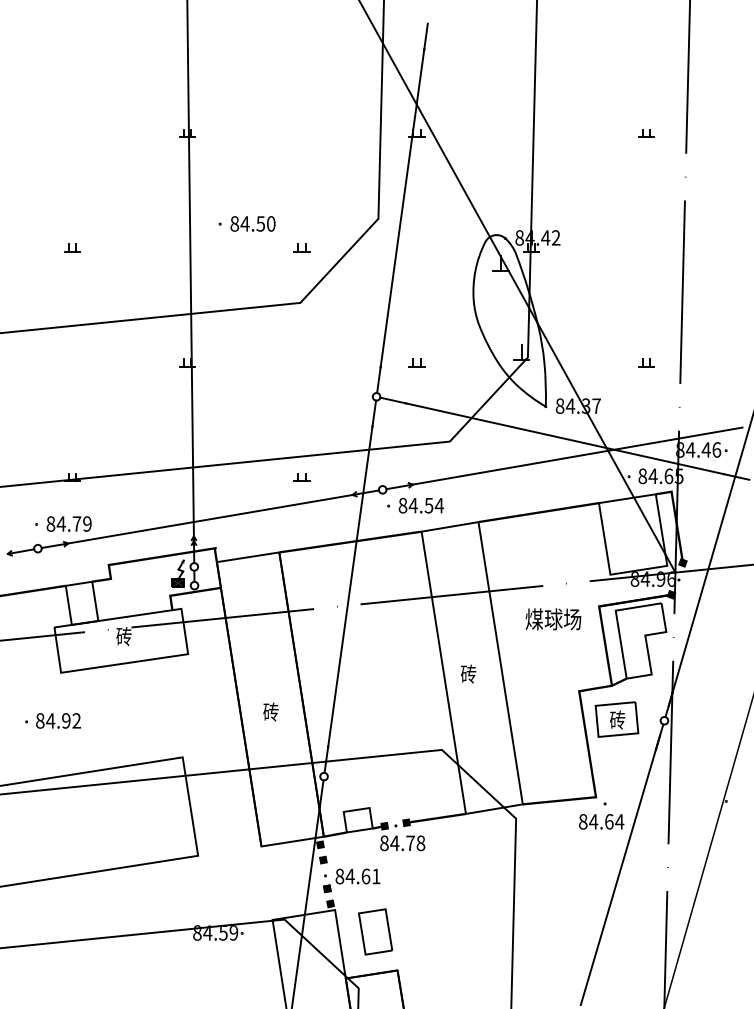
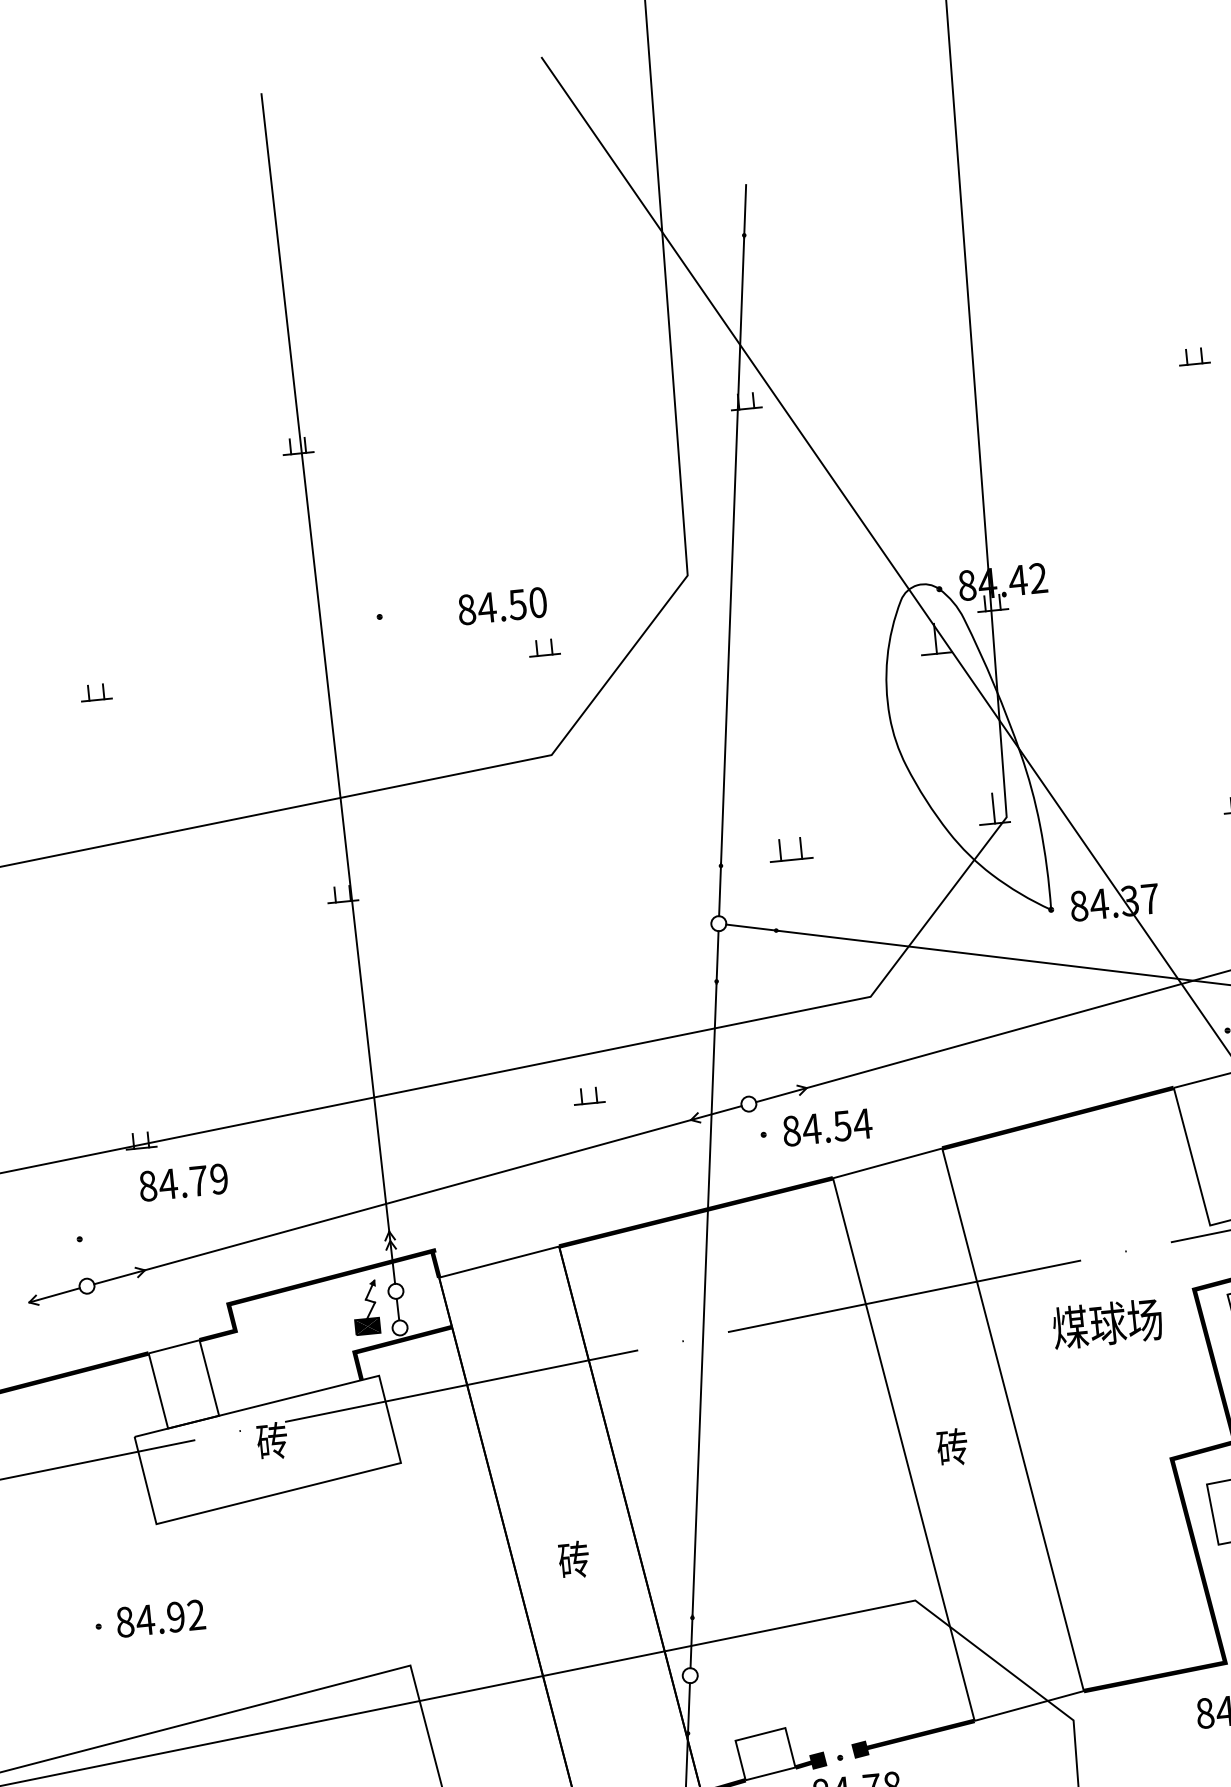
text: (252, 223) -> (501, 605), moved
part: (416, 362) -> (790, 848), size x1.4
text: (68, 523) -> (182, 1181), moved

